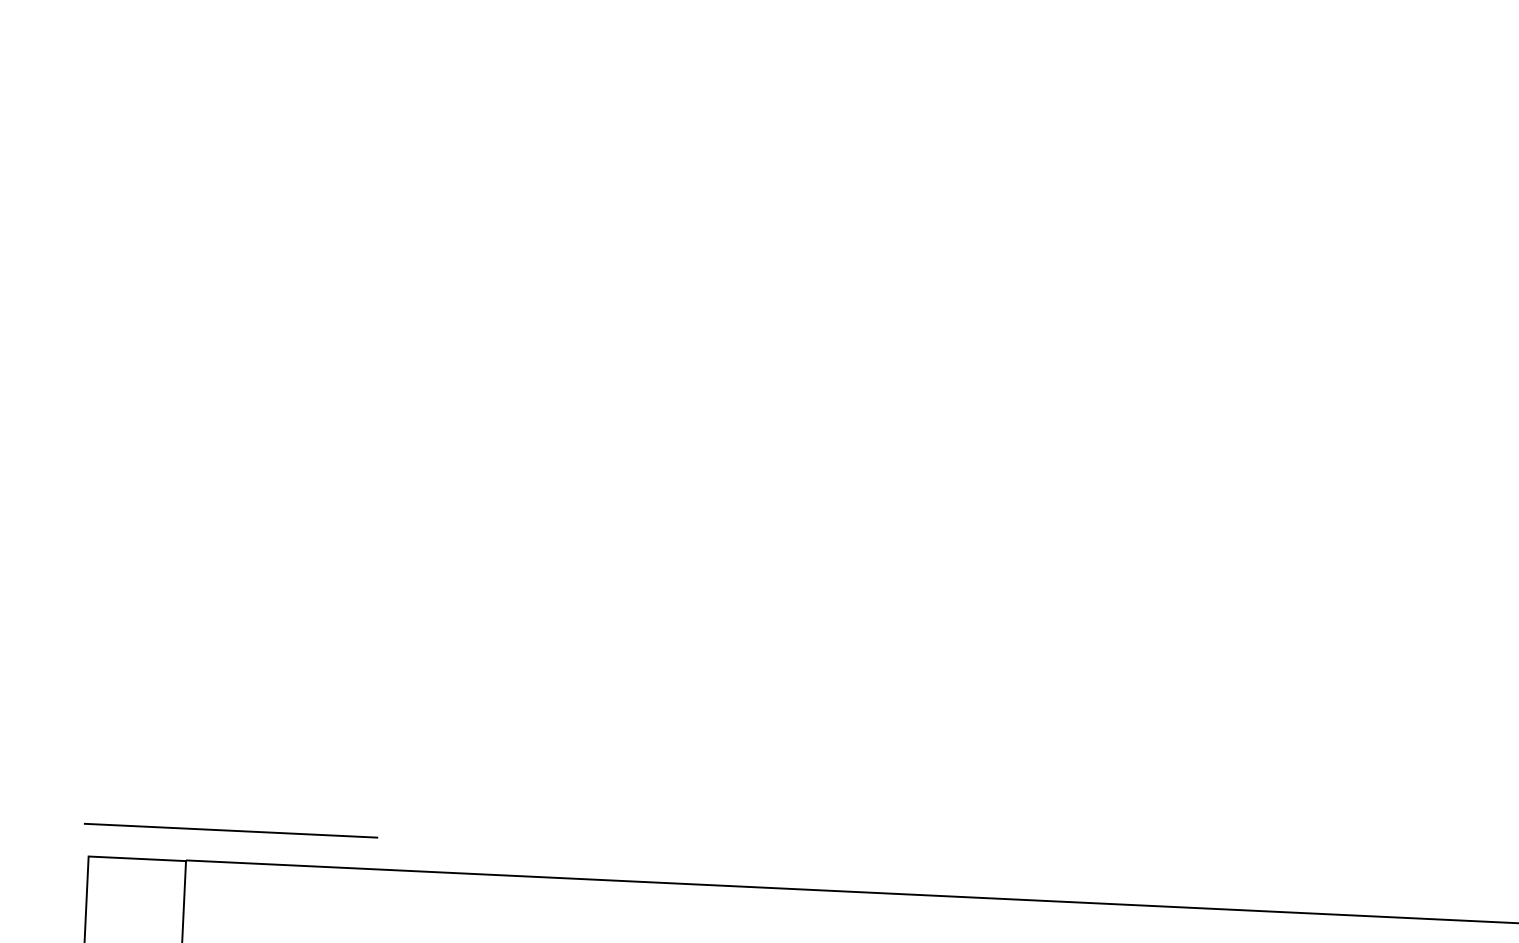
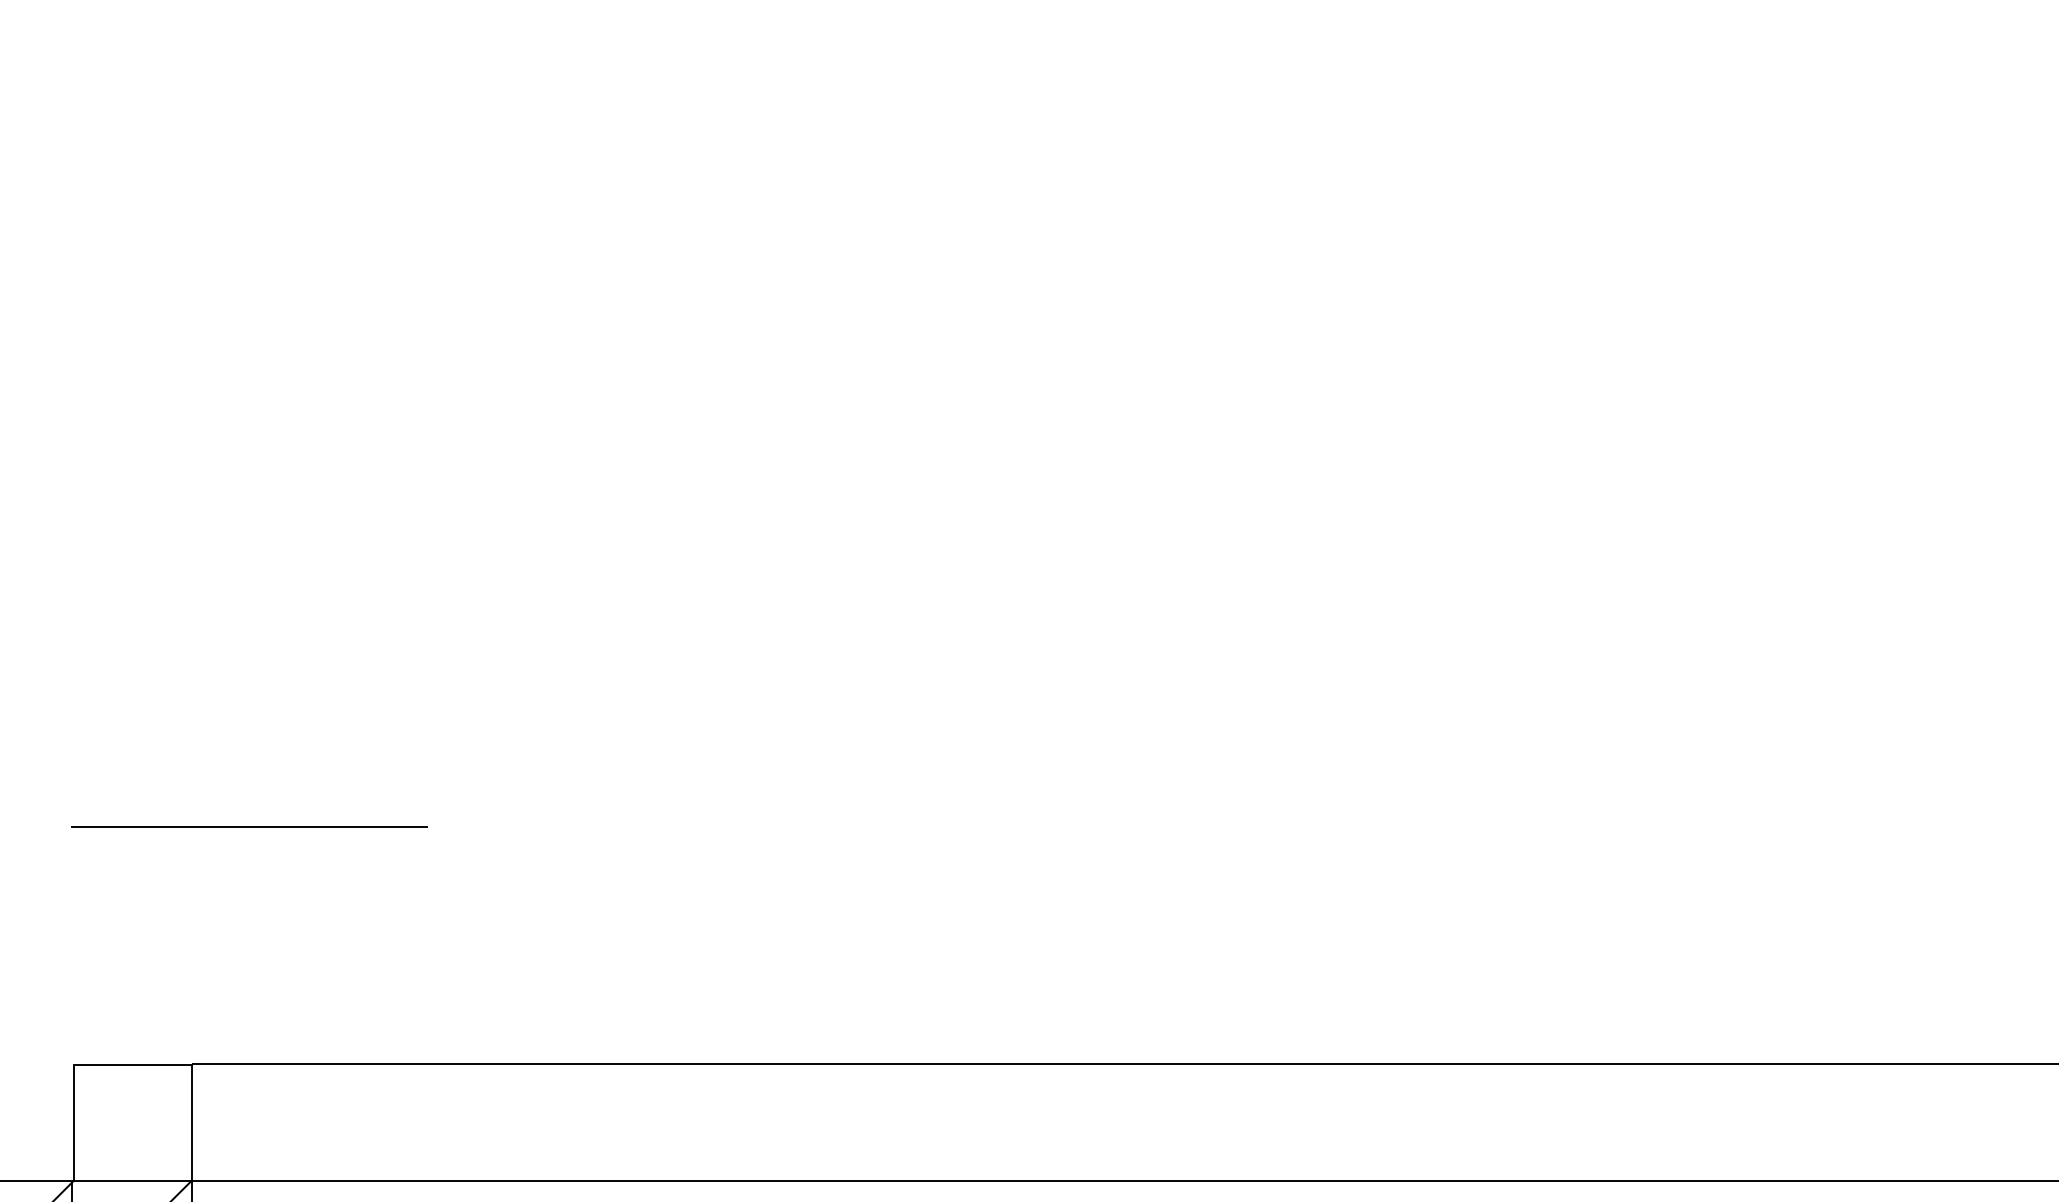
line: (231, 830) -> (249, 826), moved

